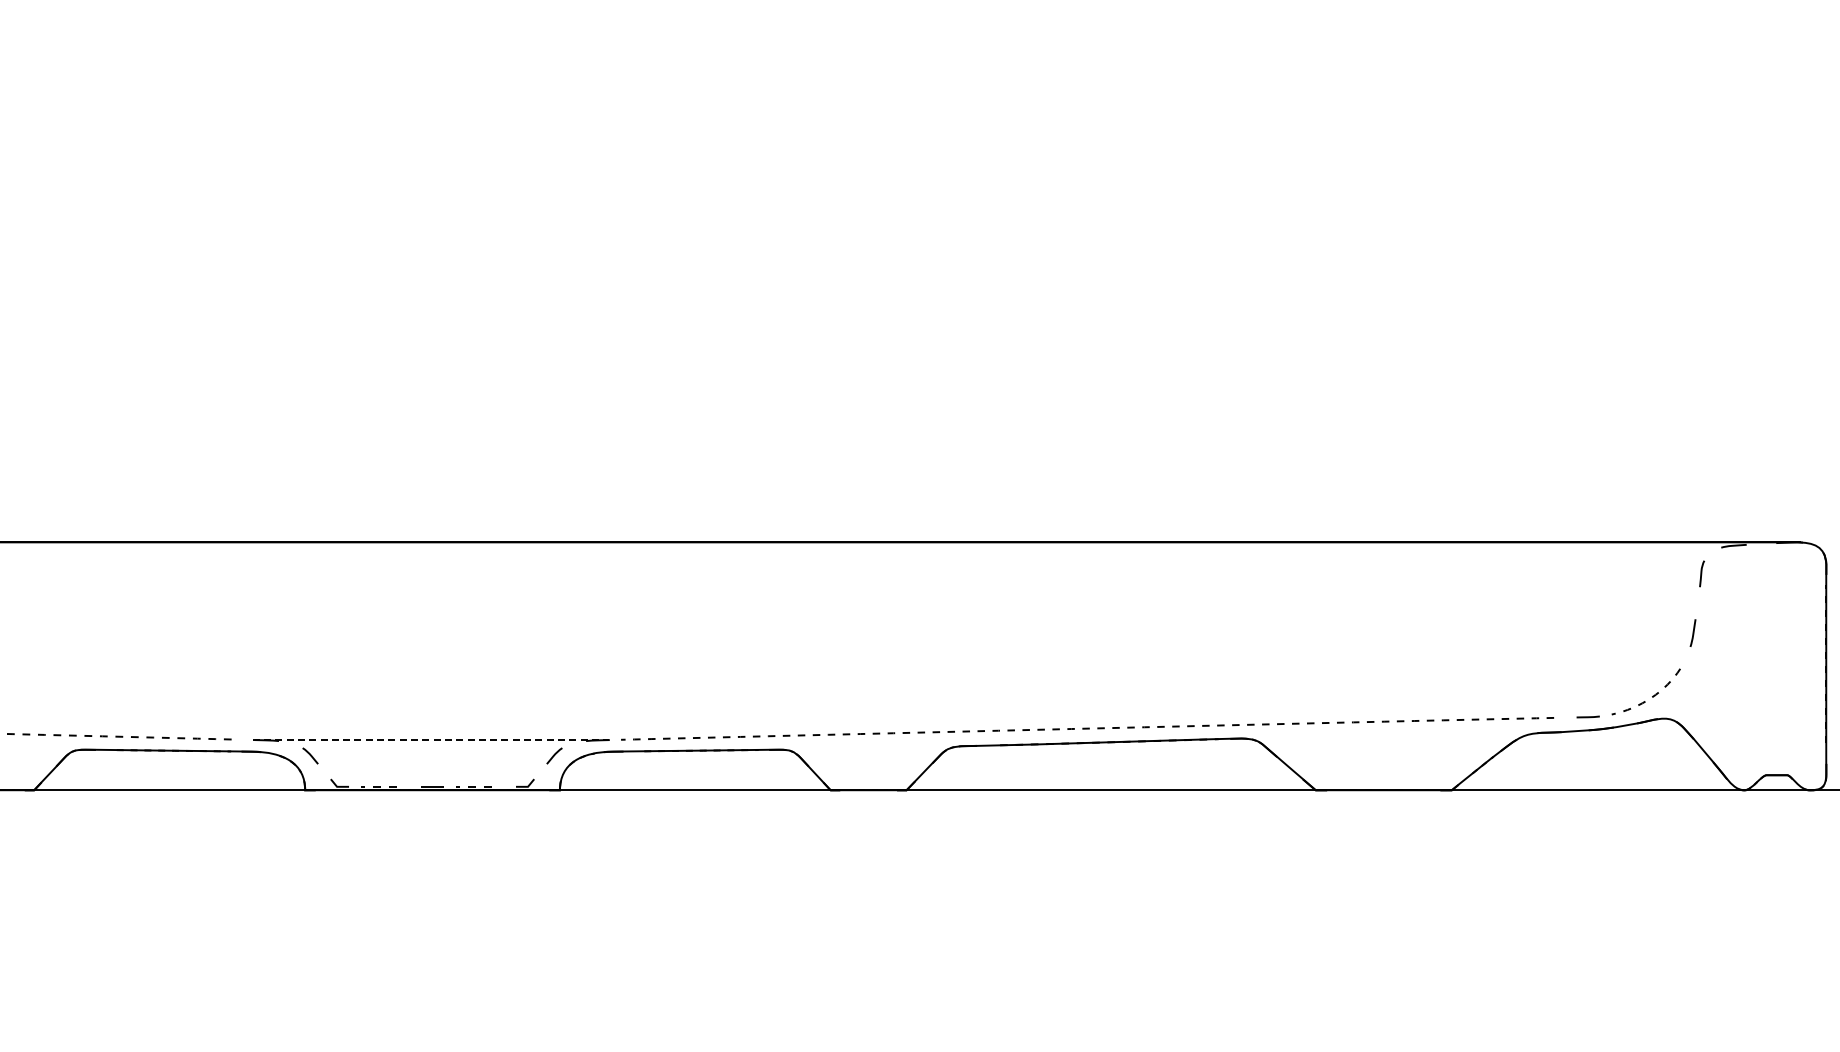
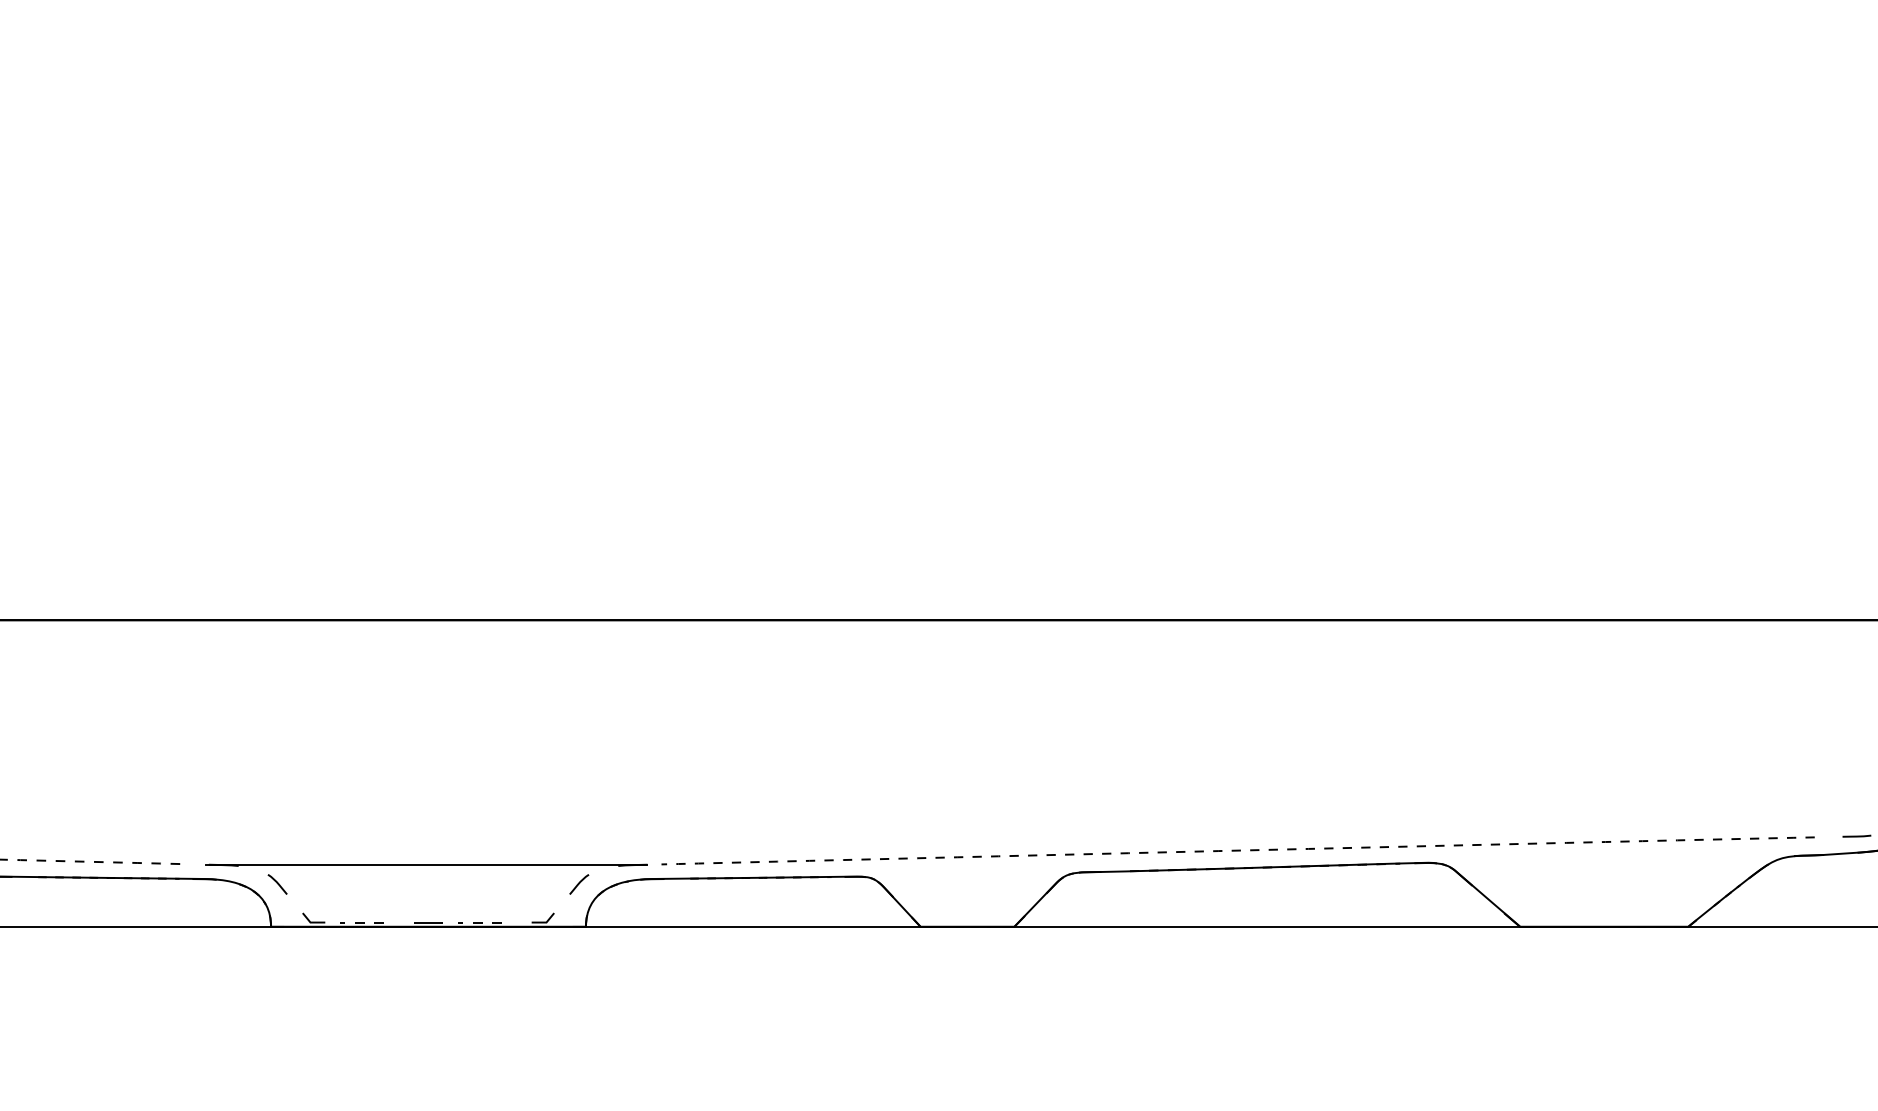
line: (431, 740) -> (427, 865), dashed -> solid

